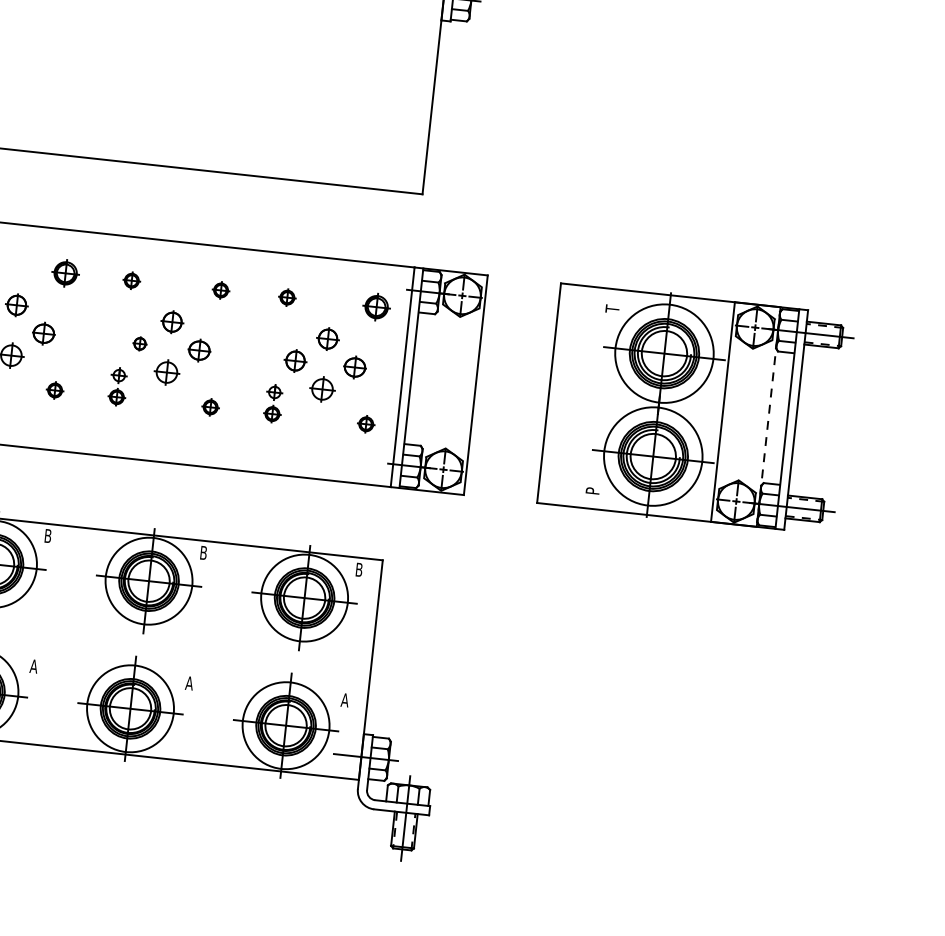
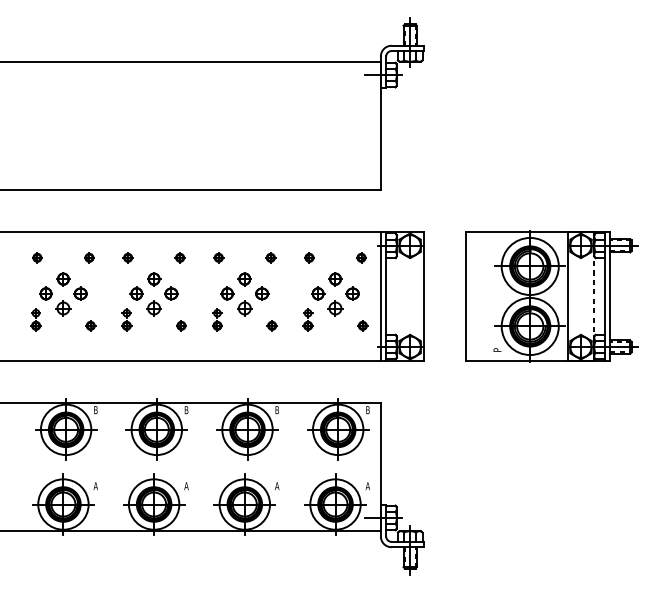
part: (64, 272) -> (179, 257), size x0.62
part: (376, 306) -> (361, 257), size x0.62
part: (140, 343) -> (227, 293), size x1.67

